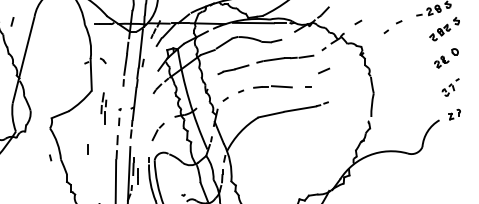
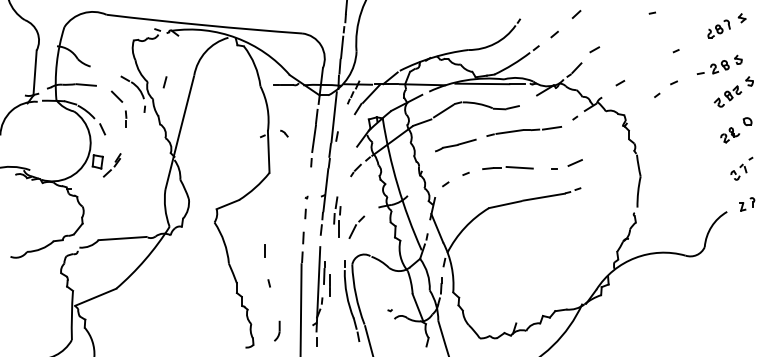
line: (323, 70) -> (574, 162), moved
part: (103, 107) -> (337, 216), moved
line: (50, 157) -> (268, 283), moved

